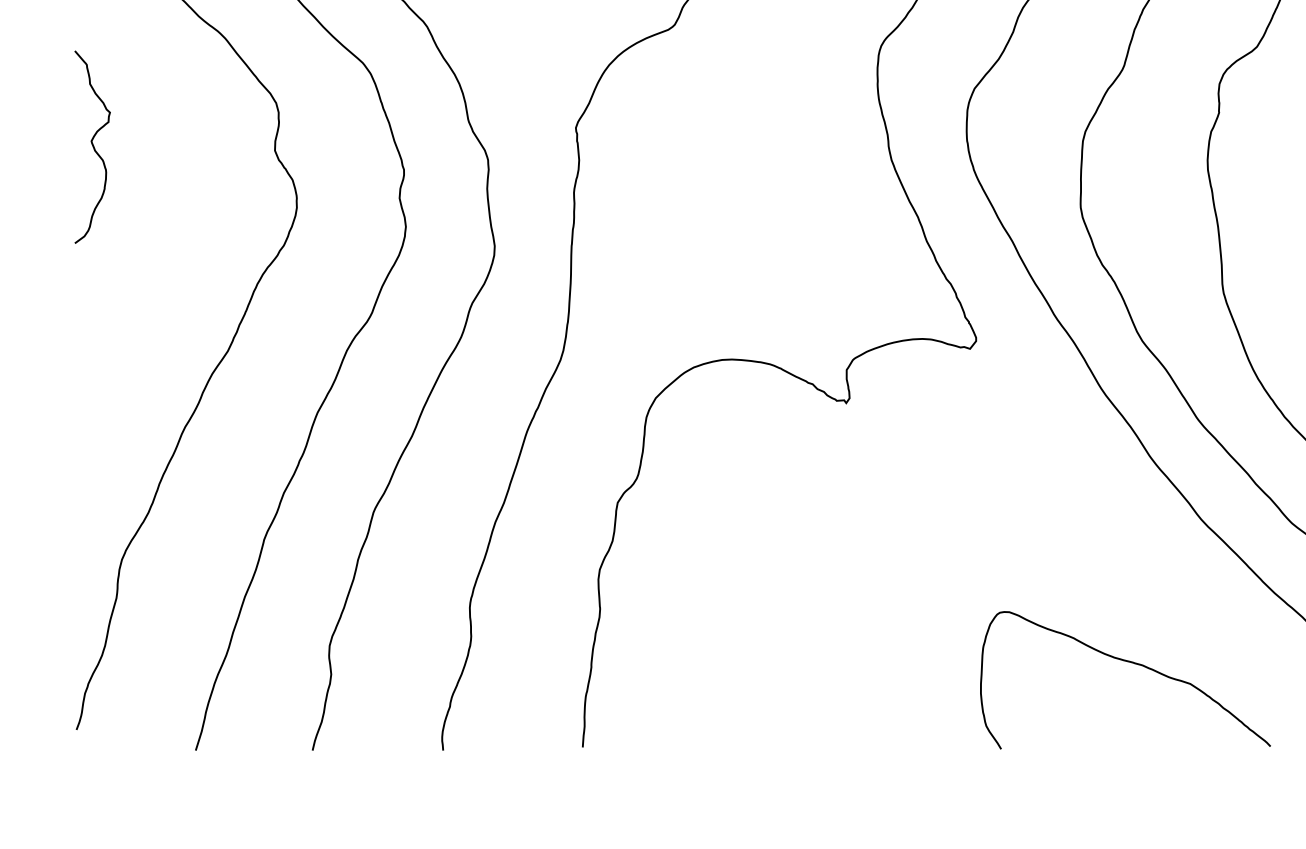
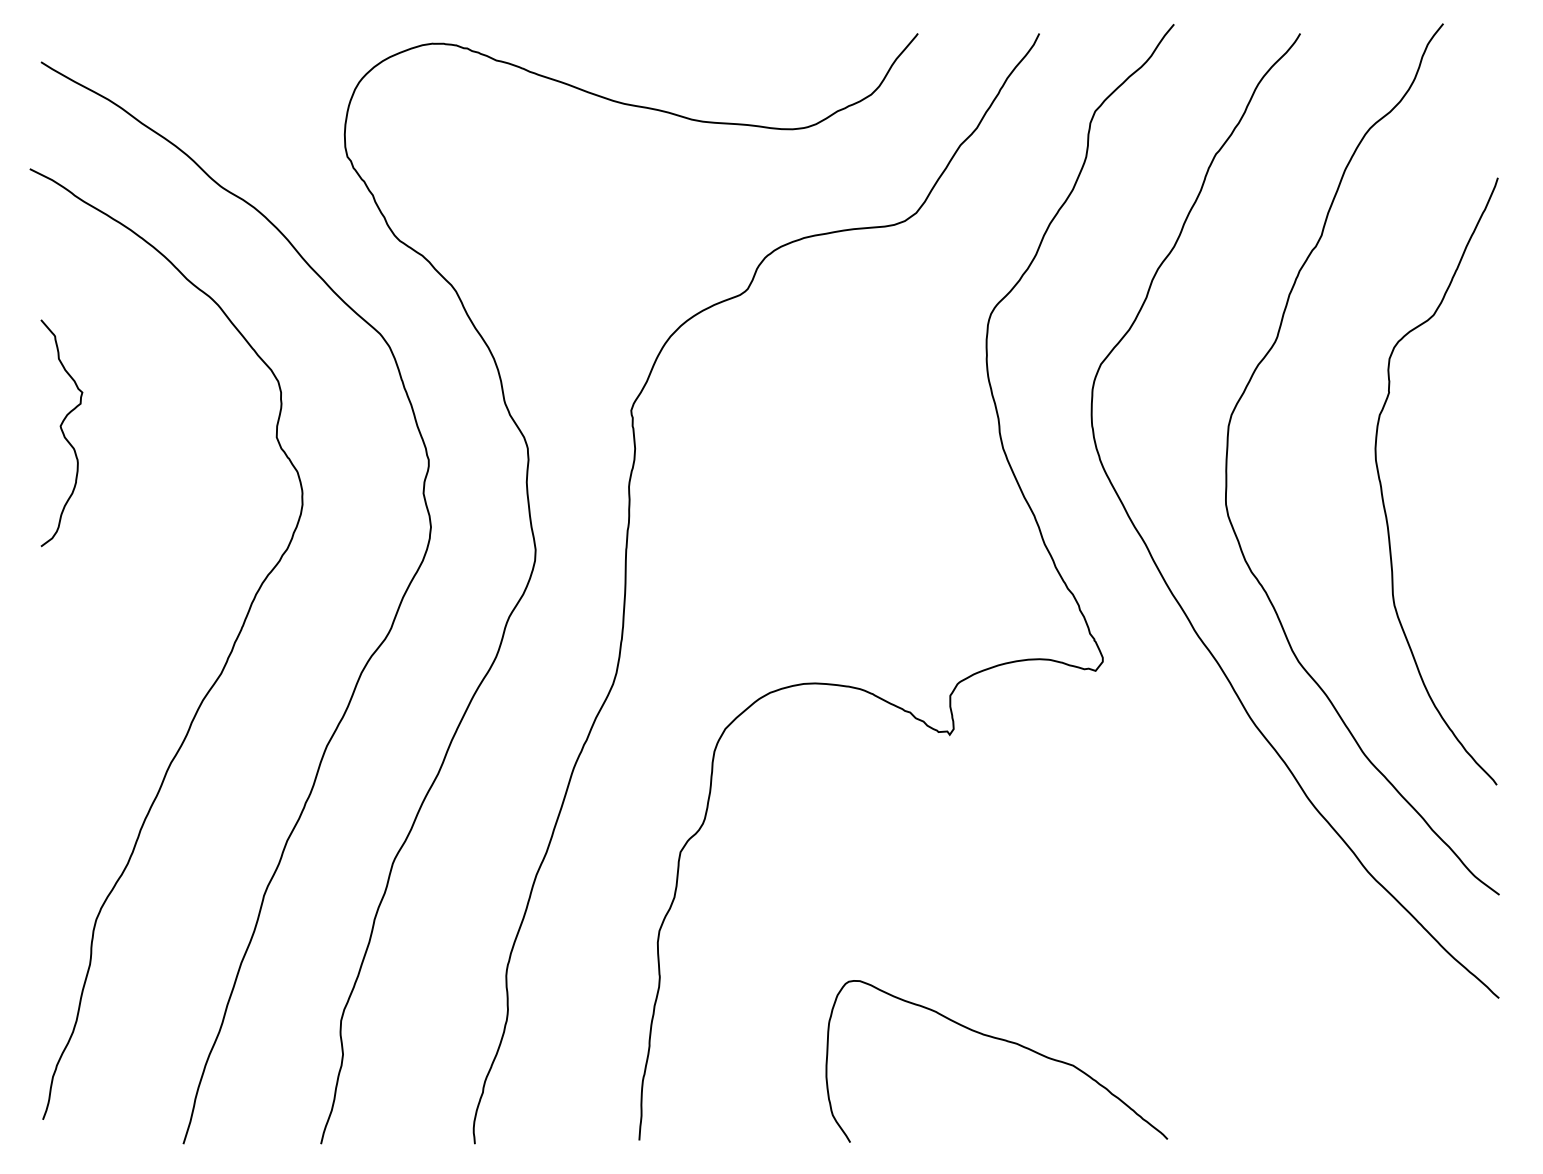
curve: (1128, 662) -> (1000, 1040), moved

